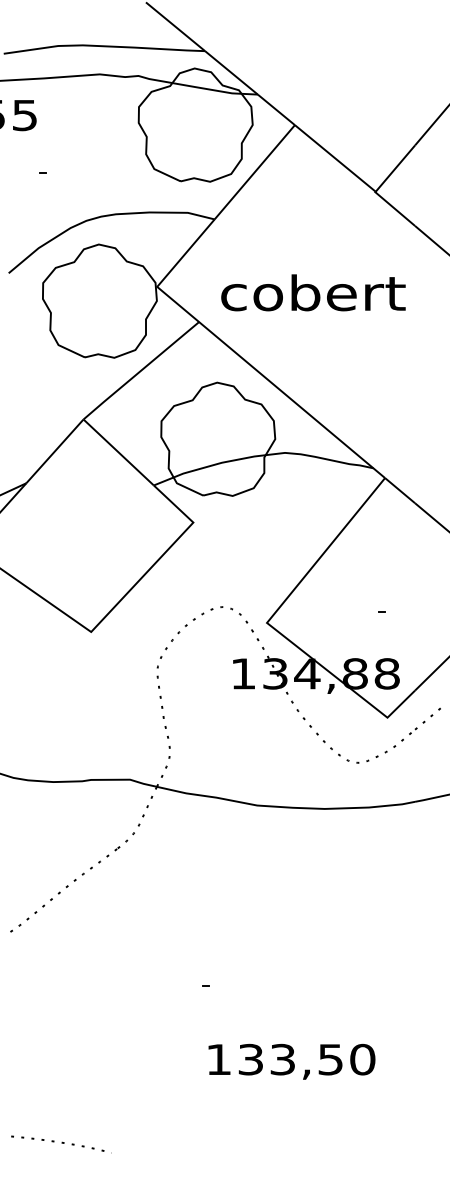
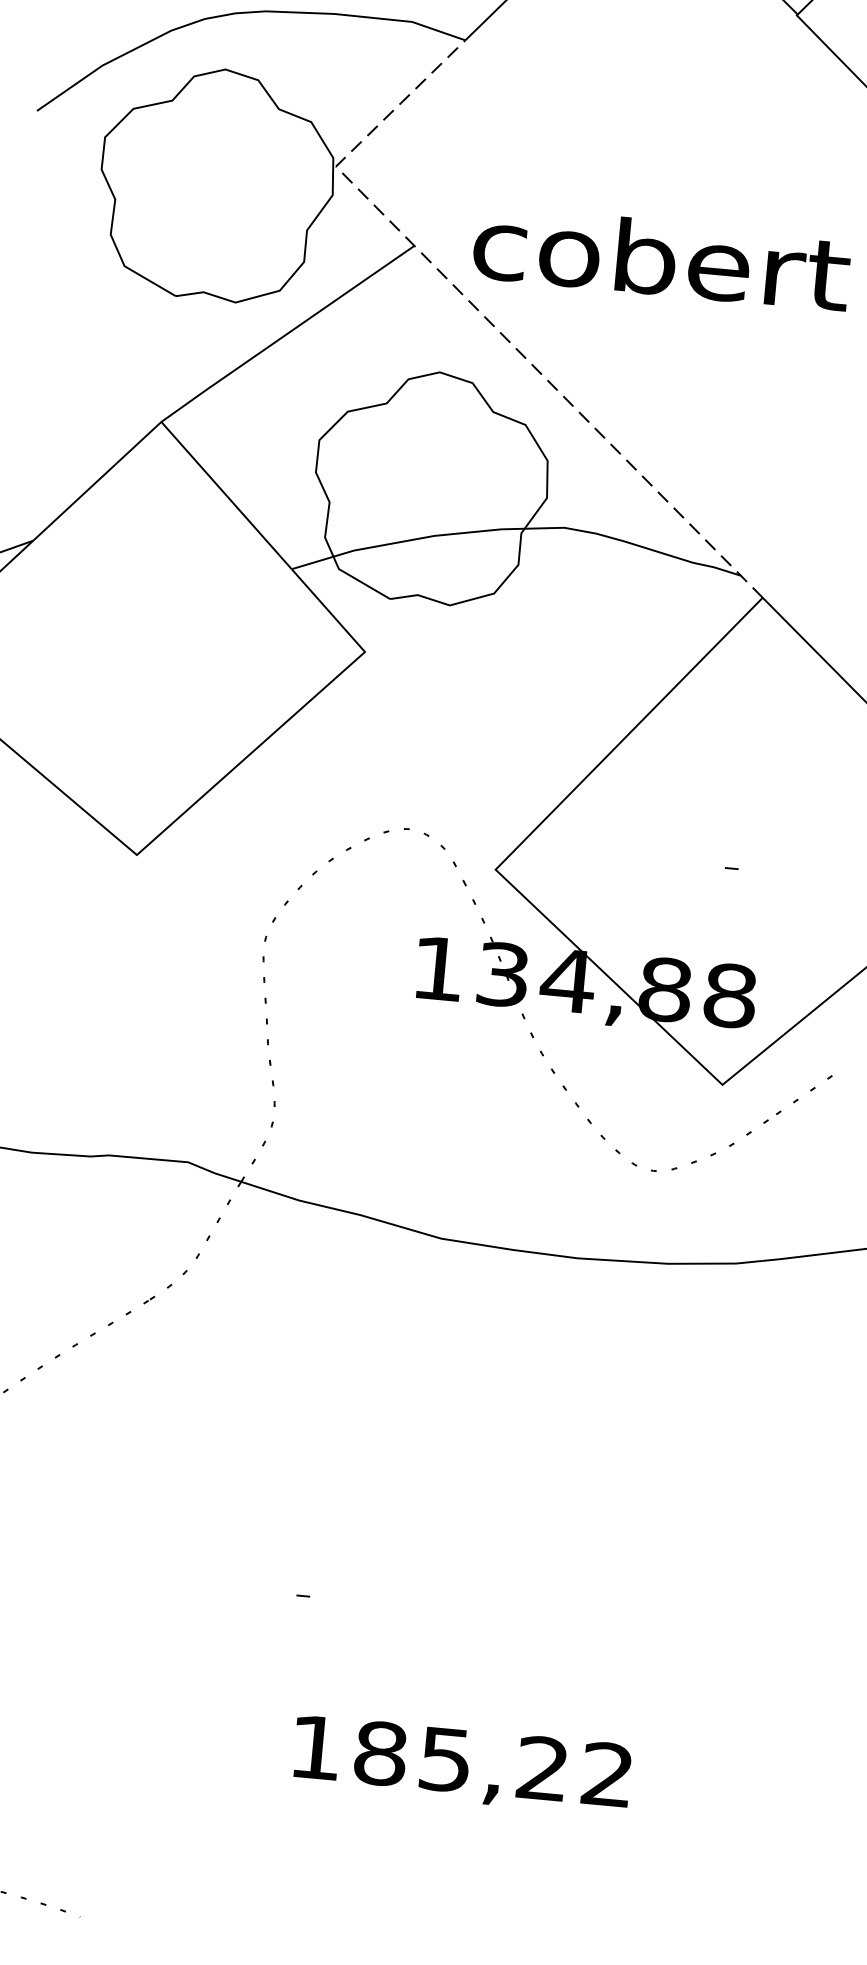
text: (313, 292) -> (662, 257), moved
line: (236, 353) -> (484, 316), solid -> dashed
text: (306, 1059) -> (493, 1763), 133,50 -> 185,22

